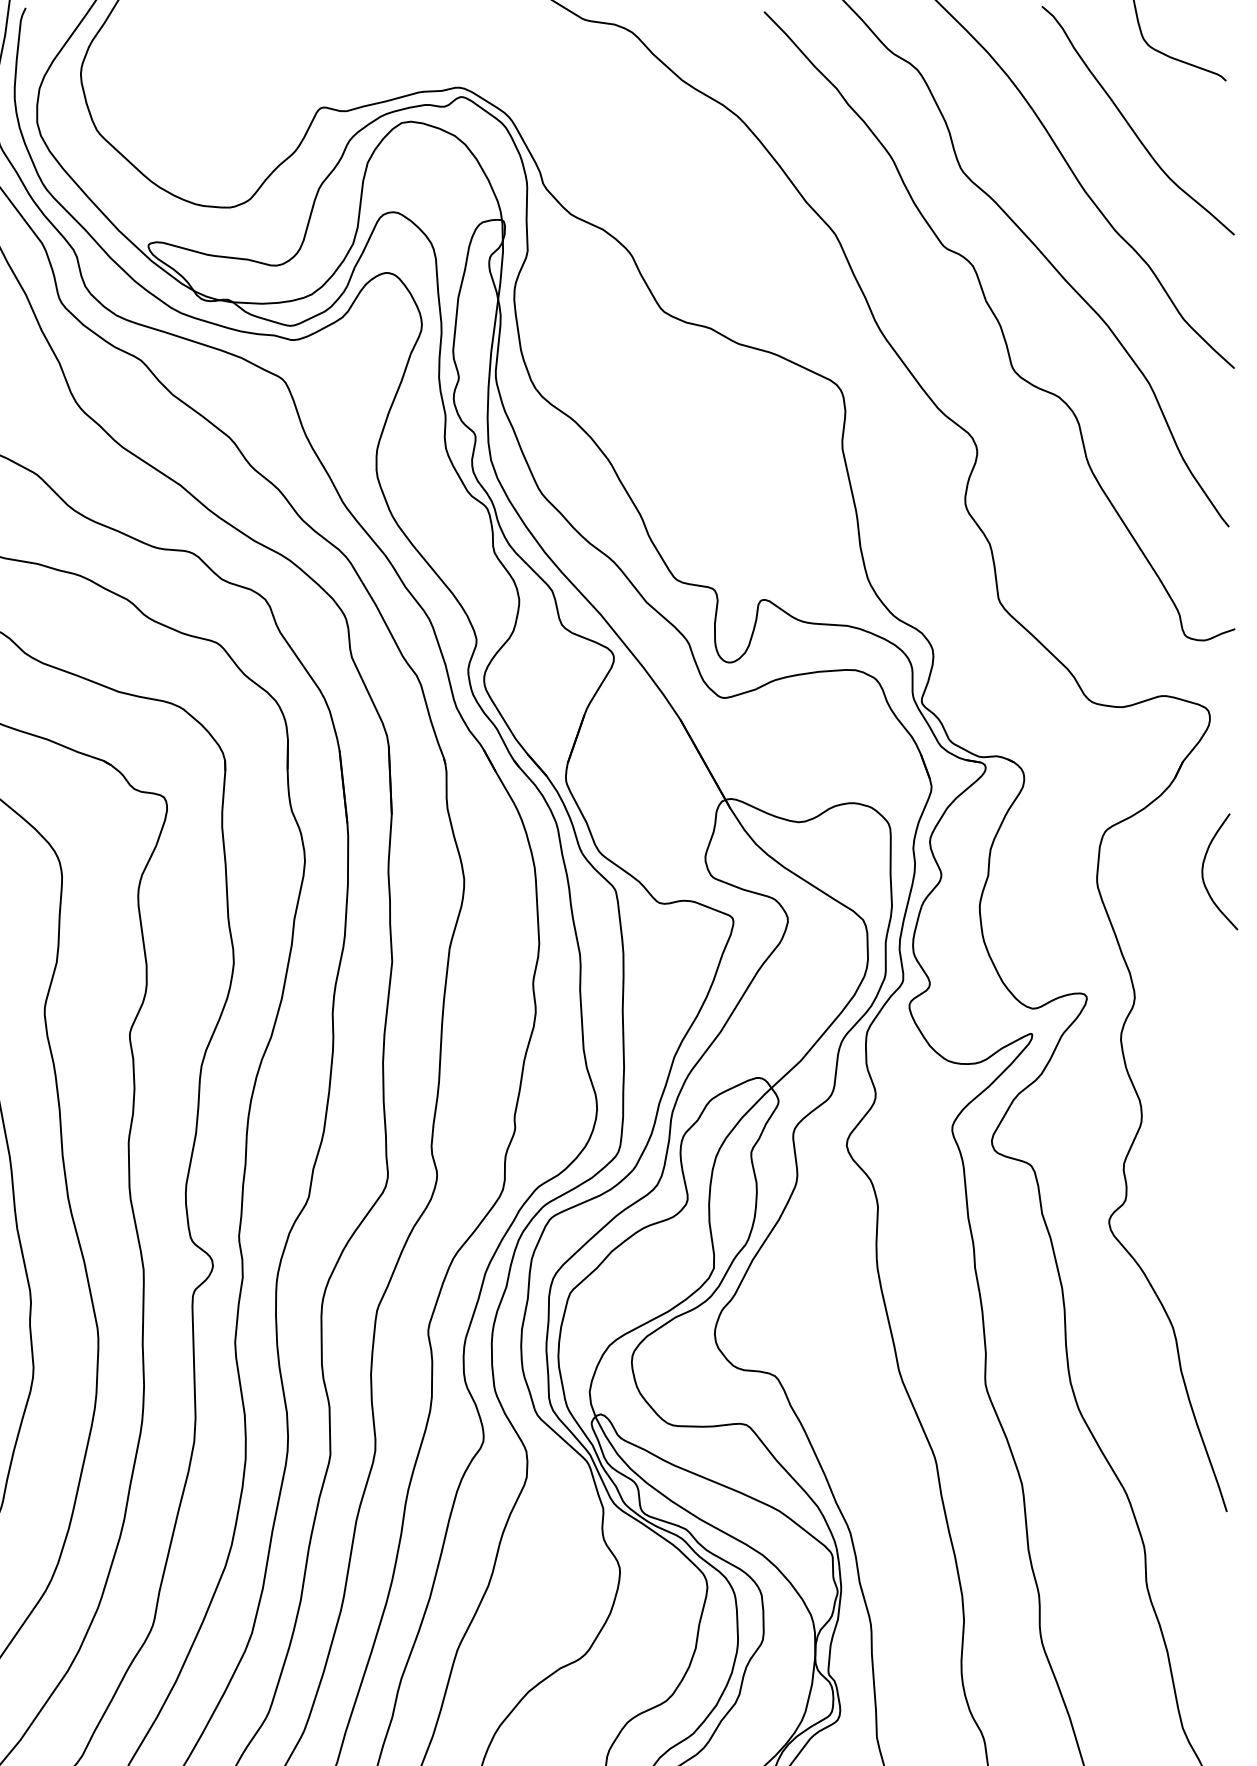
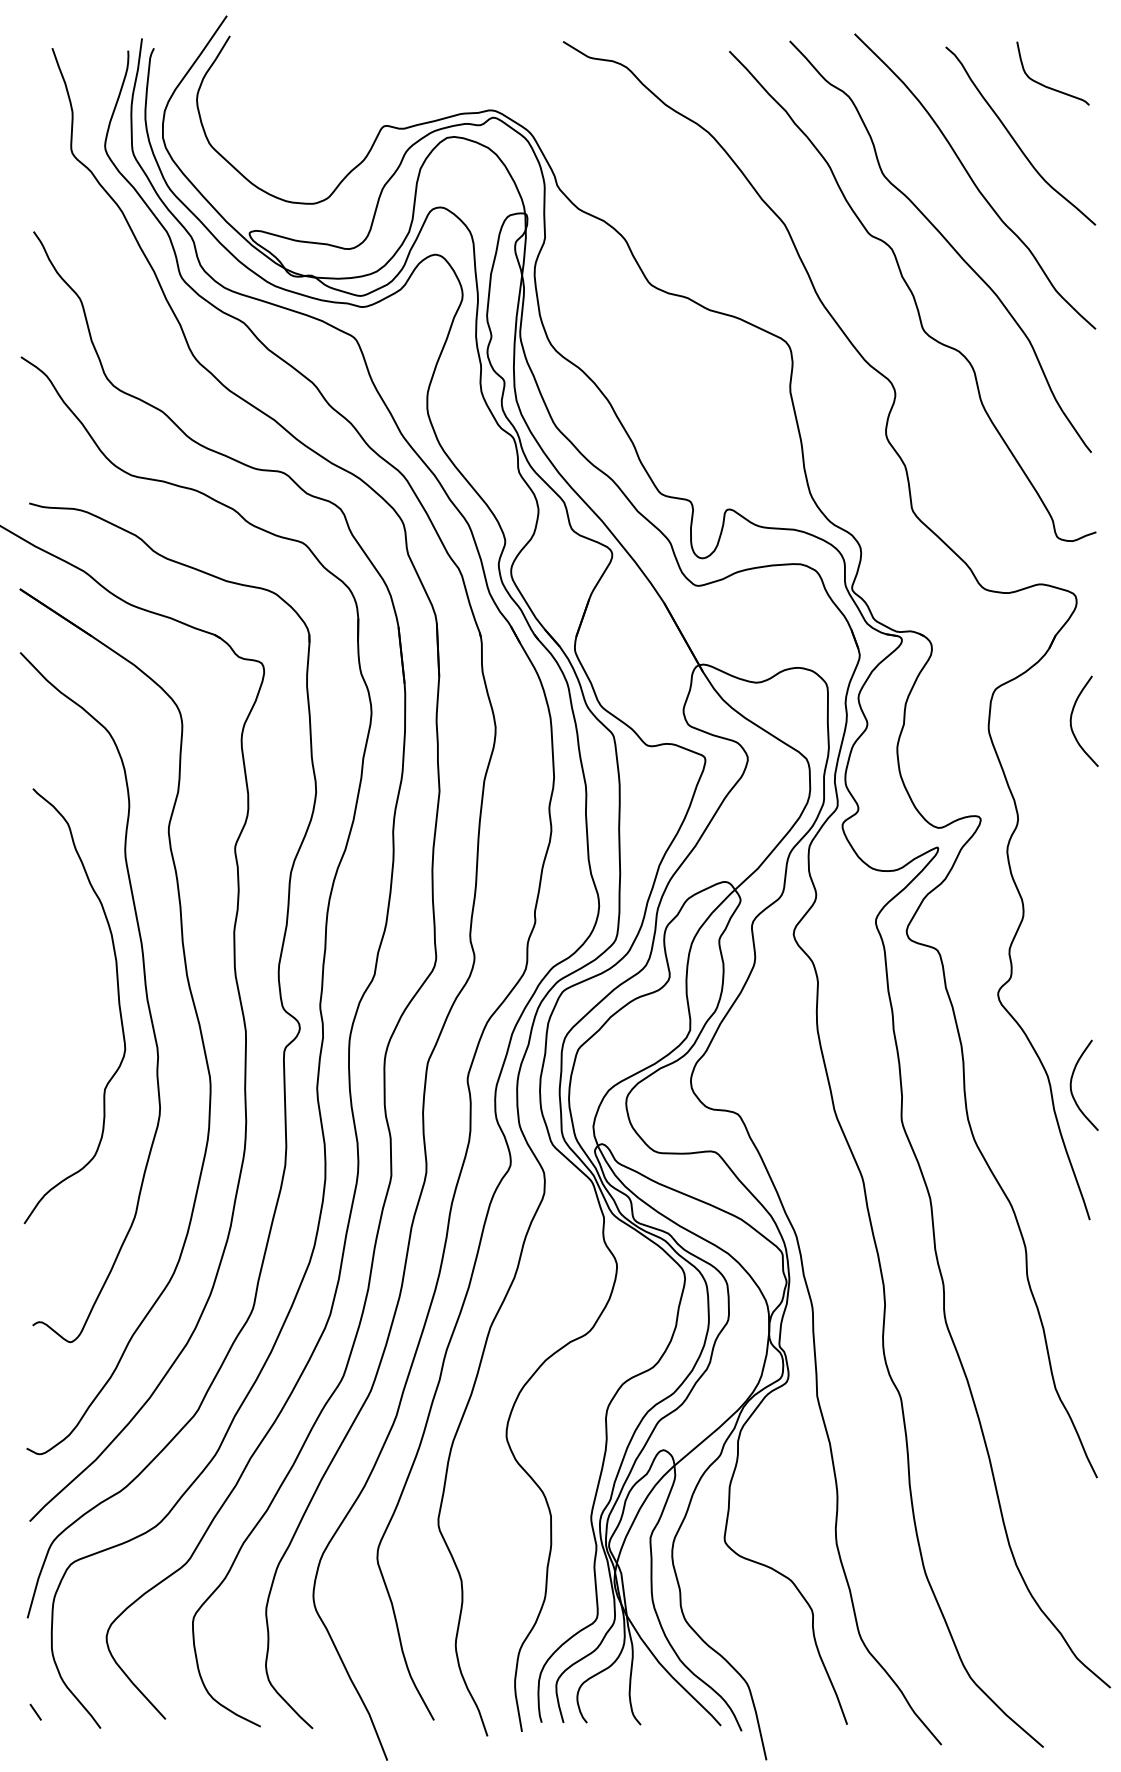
curve: (1204, 1332) -> (1072, 1080), added

